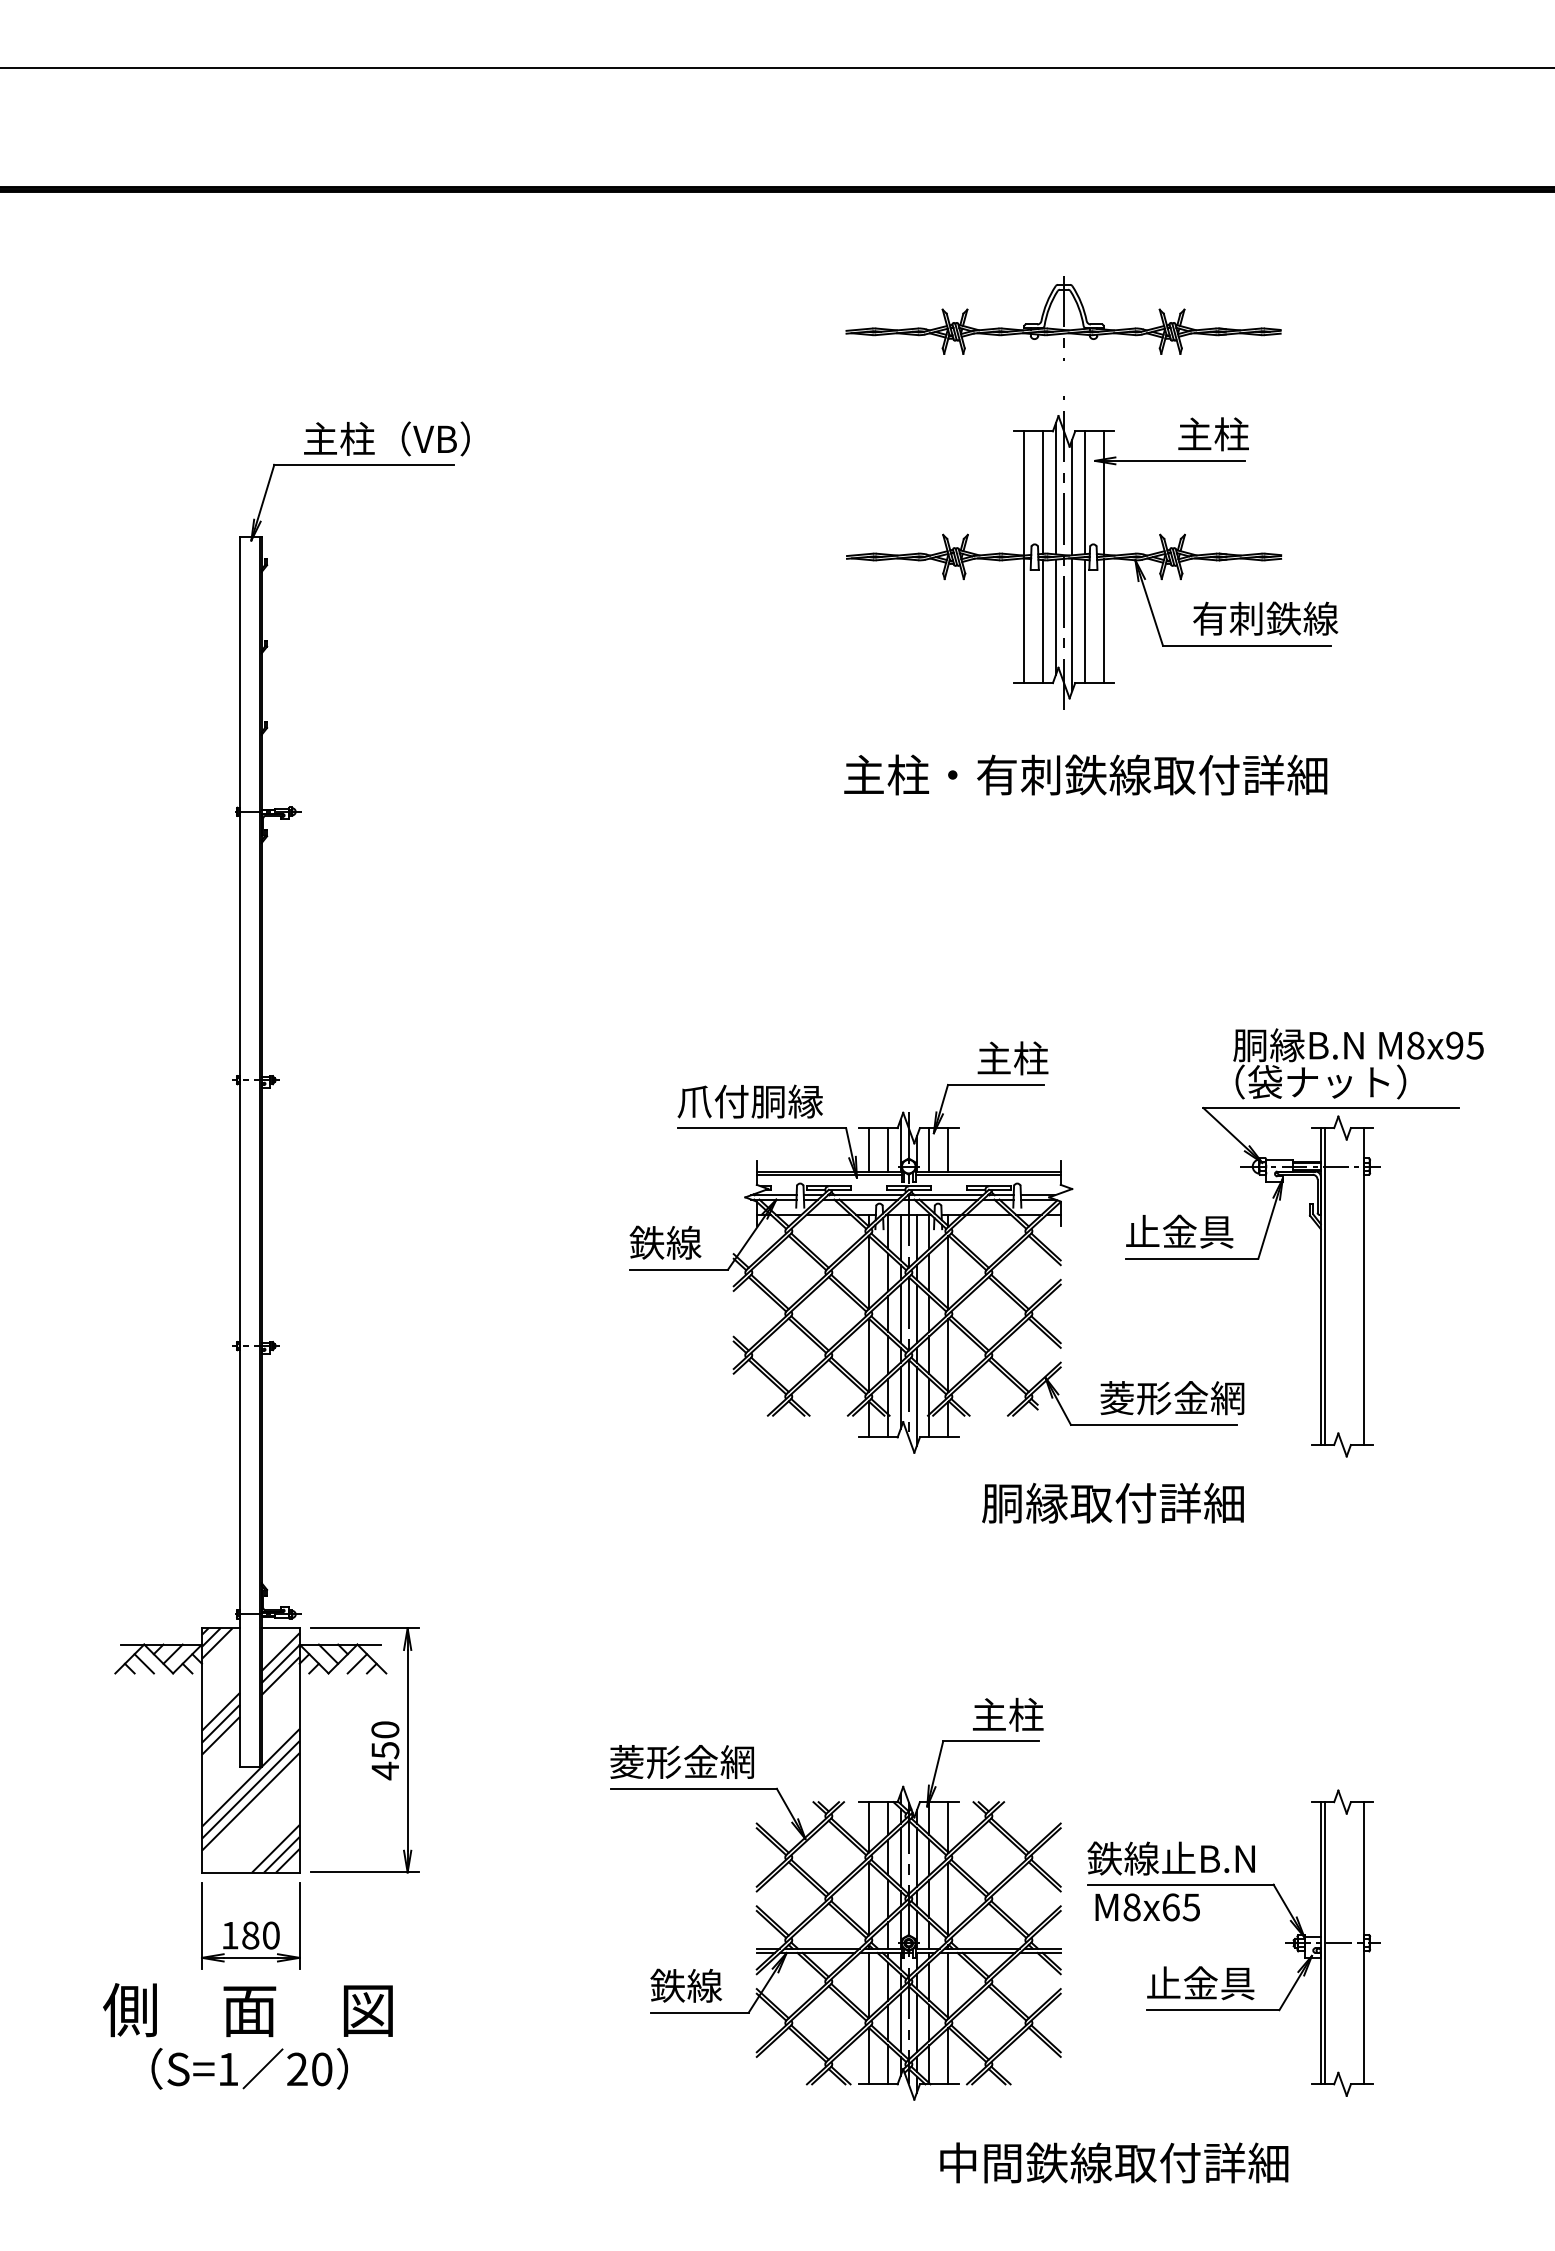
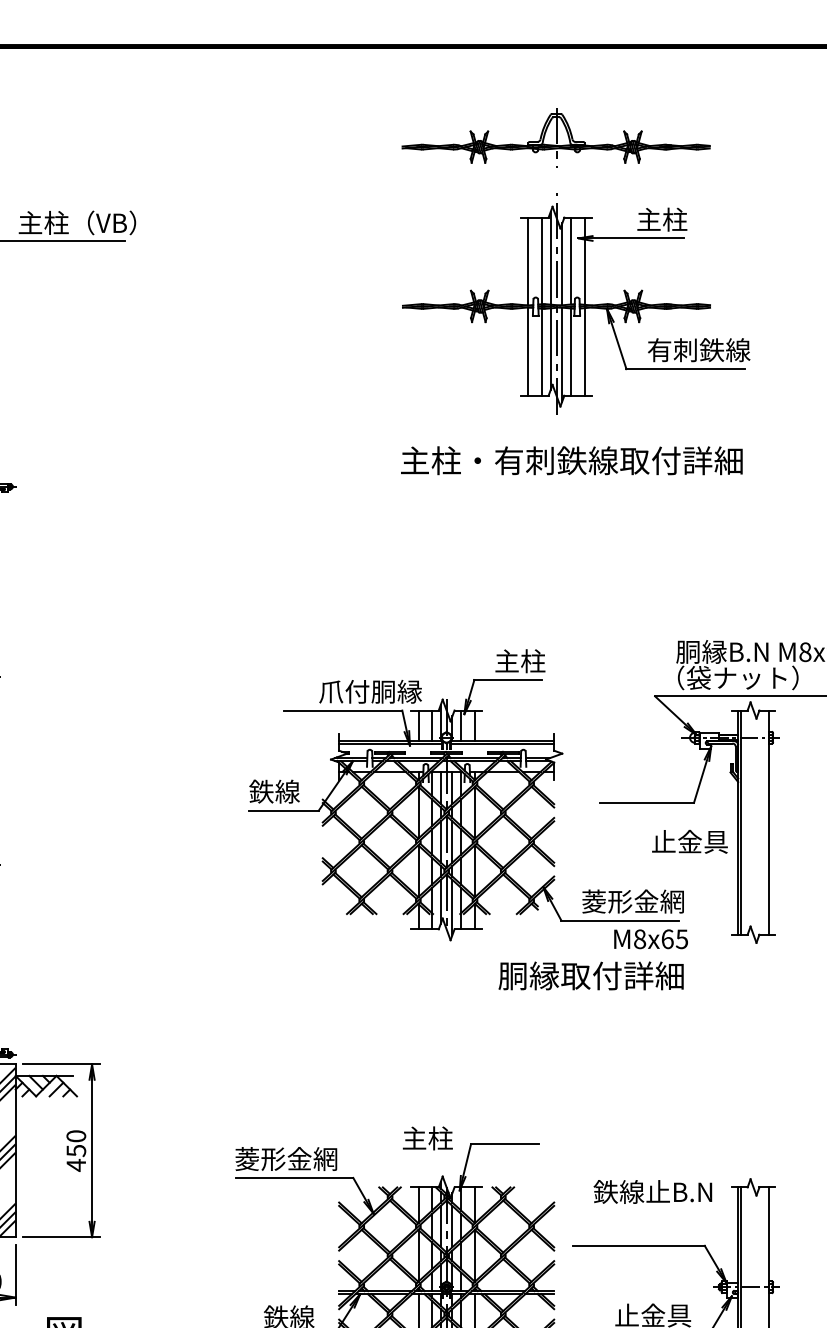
text: (749, 1101) -> (370, 691), moved
text: (1179, 1231) -> (689, 841), moved
text: (1008, 1714) -> (428, 1138), moved
text: (1170, 1858) -> (652, 1191), moved
text: (1147, 1907) -> (650, 939), moved

